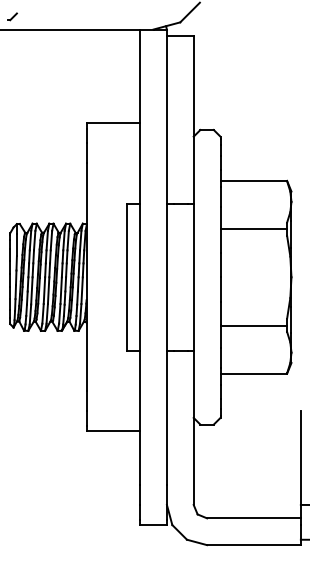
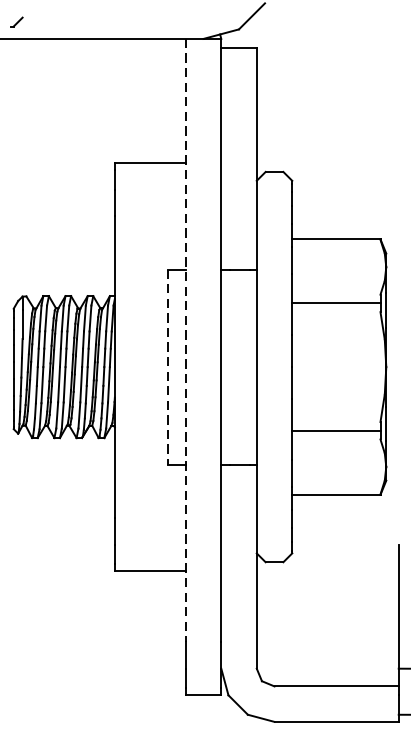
line: (140, 257) -> (186, 340), solid -> dashed
line: (126, 277) -> (167, 367), solid -> dashed

